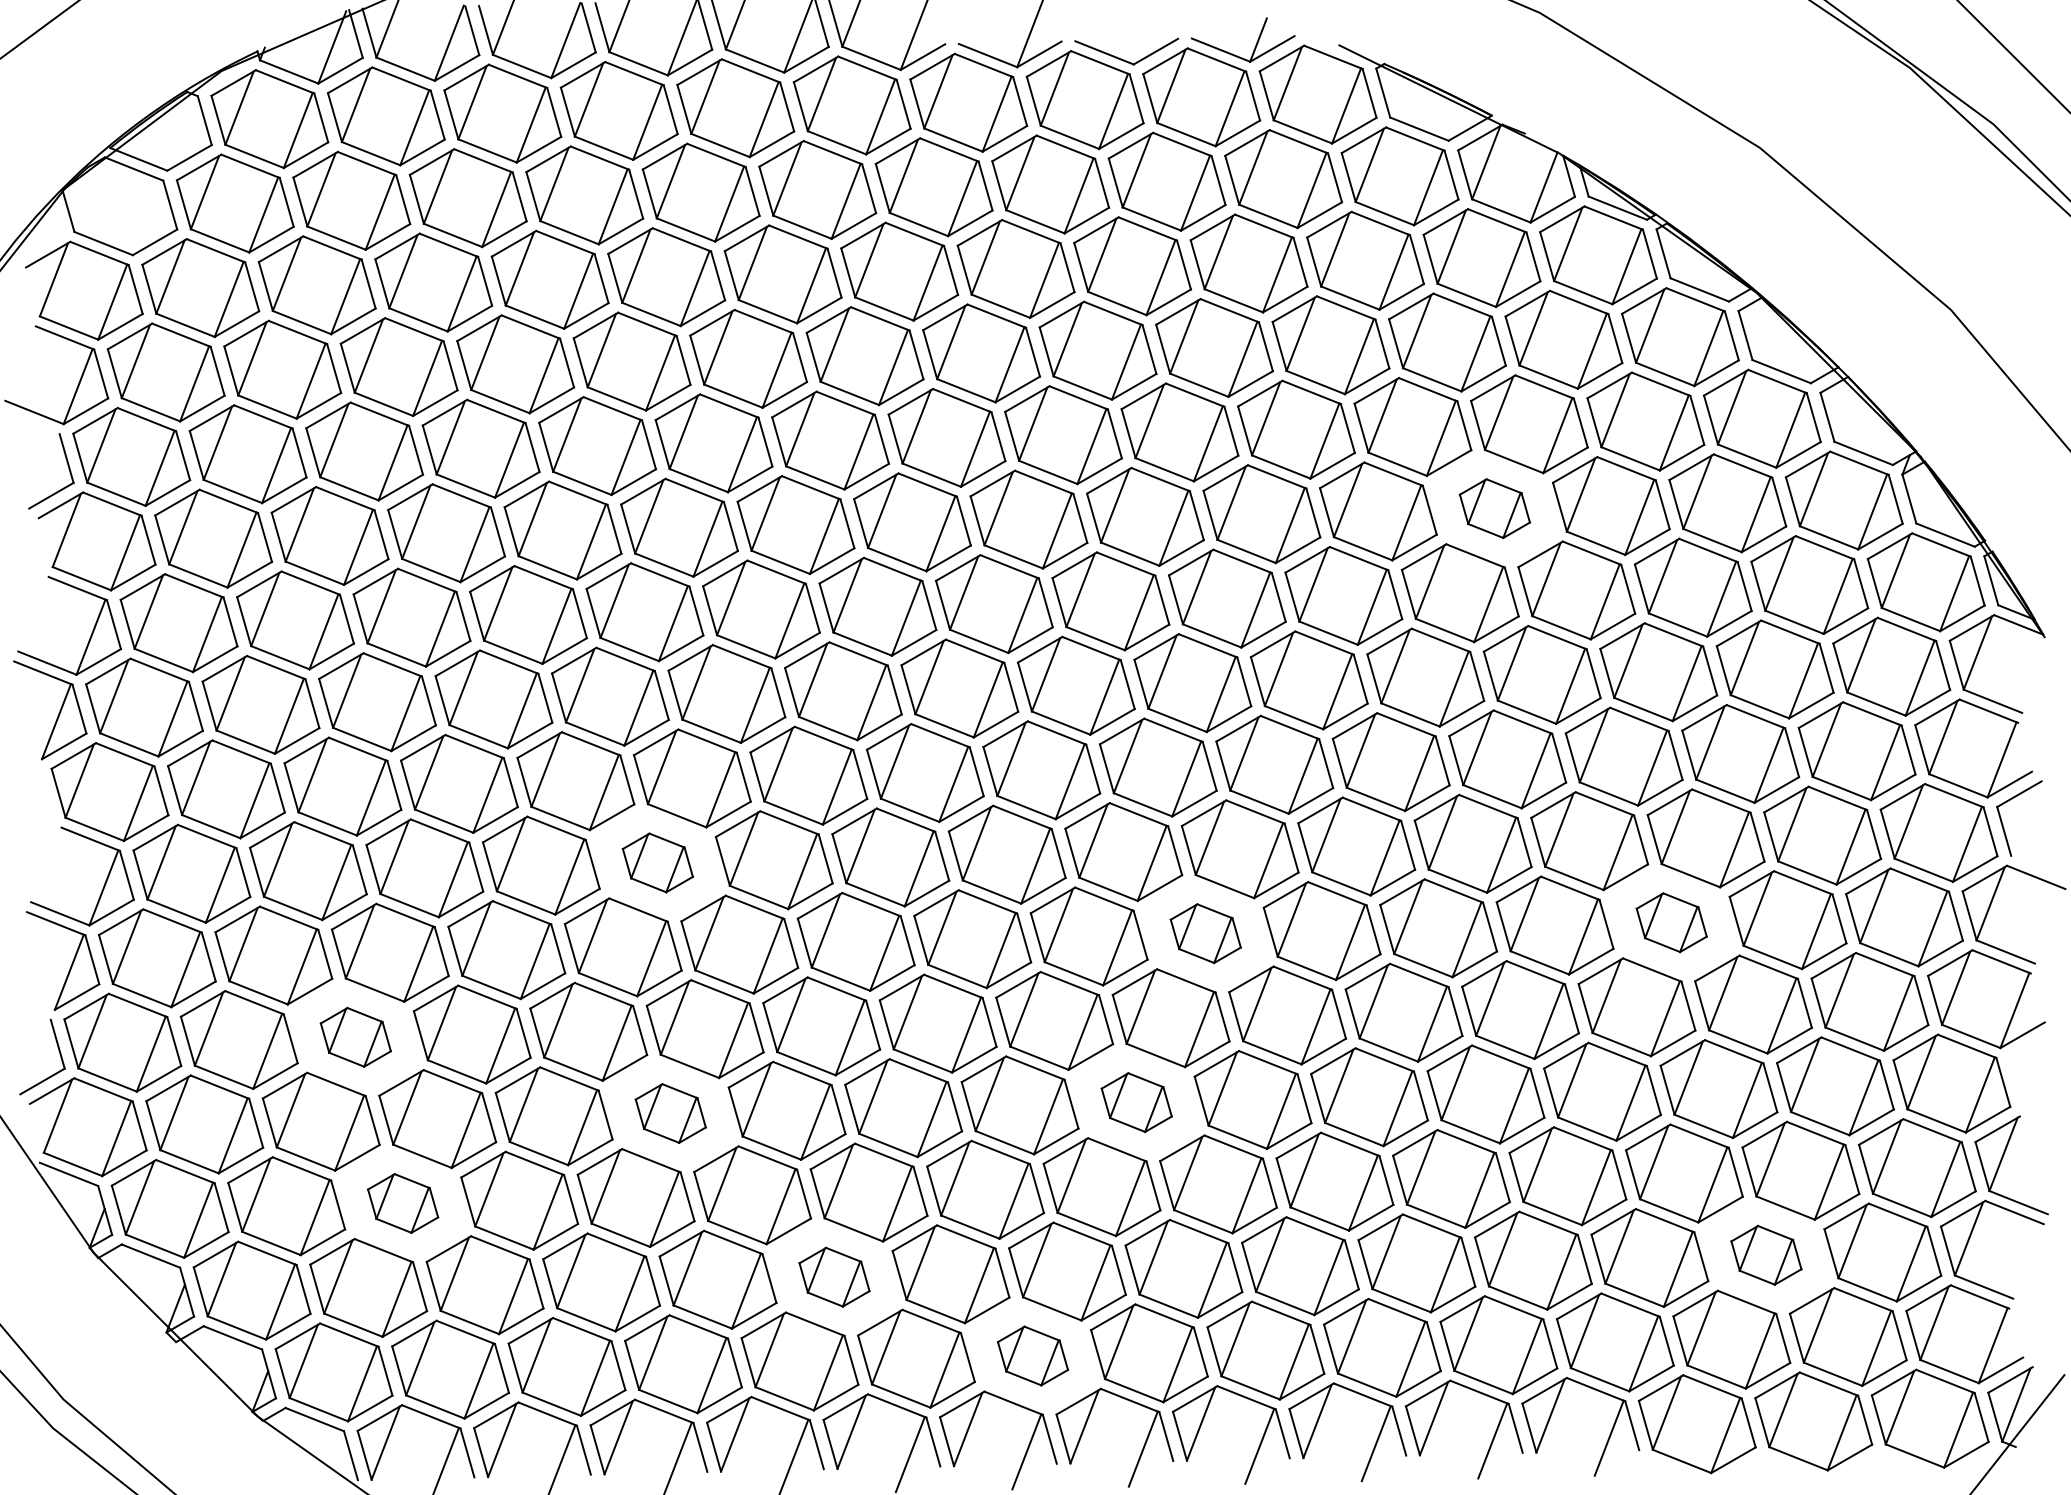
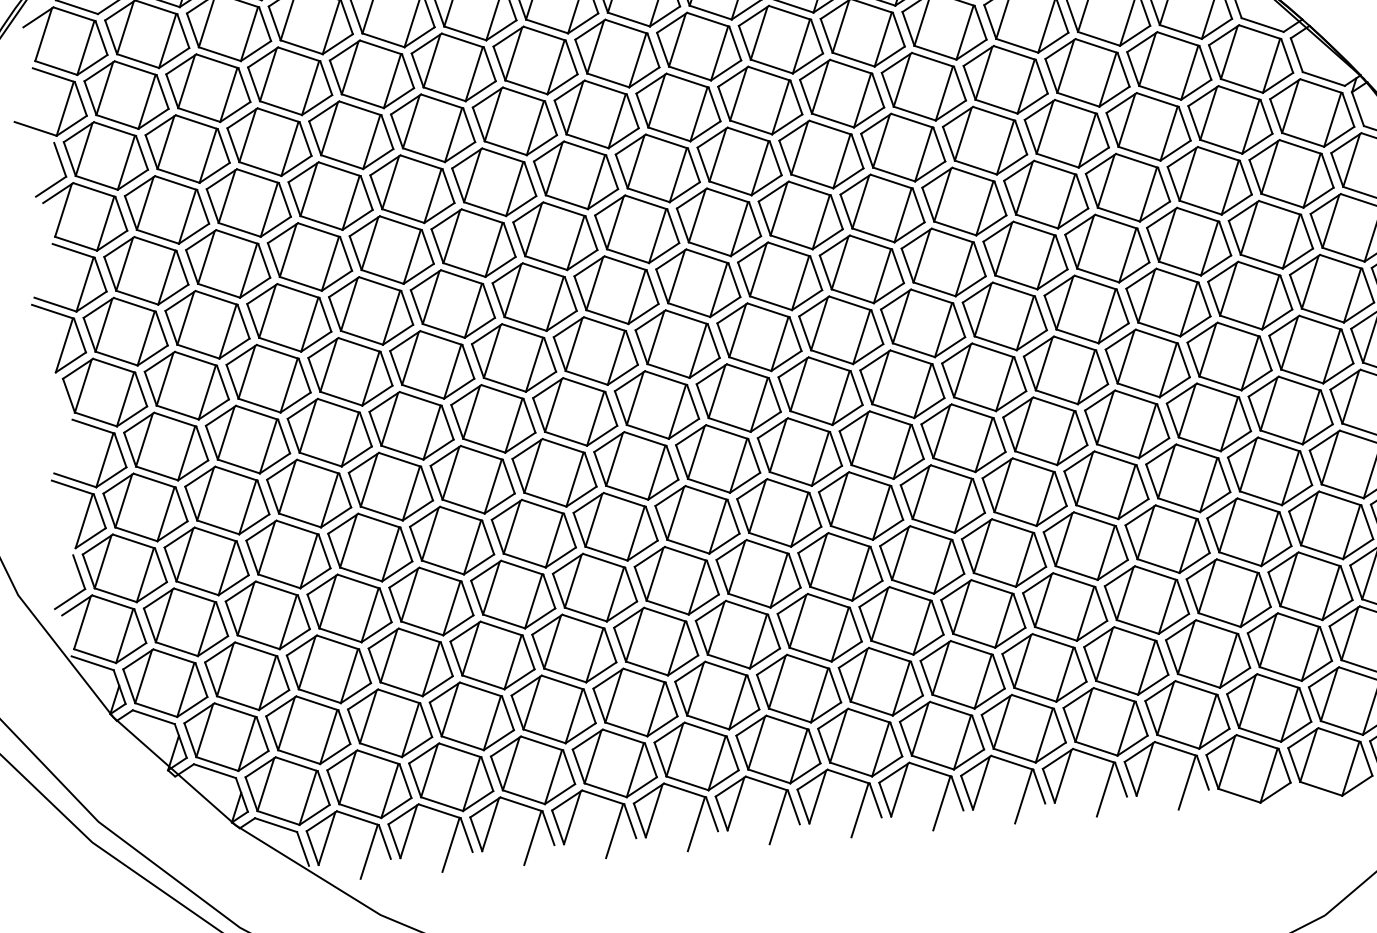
part: (1494, 508) -> (1066, 133), size x1.67
part: (657, 862) -> (493, 418), size x1.67
part: (1671, 922) -> (1208, 417), size x1.67
part: (1205, 933) -> (881, 444), size x1.67
part: (355, 1037) -> (288, 554), size x1.67
part: (1136, 1102) -> (840, 566), size x1.67
part: (670, 1113) -> (513, 594), size x1.67
part: (402, 1203) -> (328, 669), size x1.67
part: (1766, 1255) -> (1289, 647), size x1.67
part: (834, 1277) -> (635, 702), size x1.67
part: (1032, 1355) -> (778, 749), size x1.67

